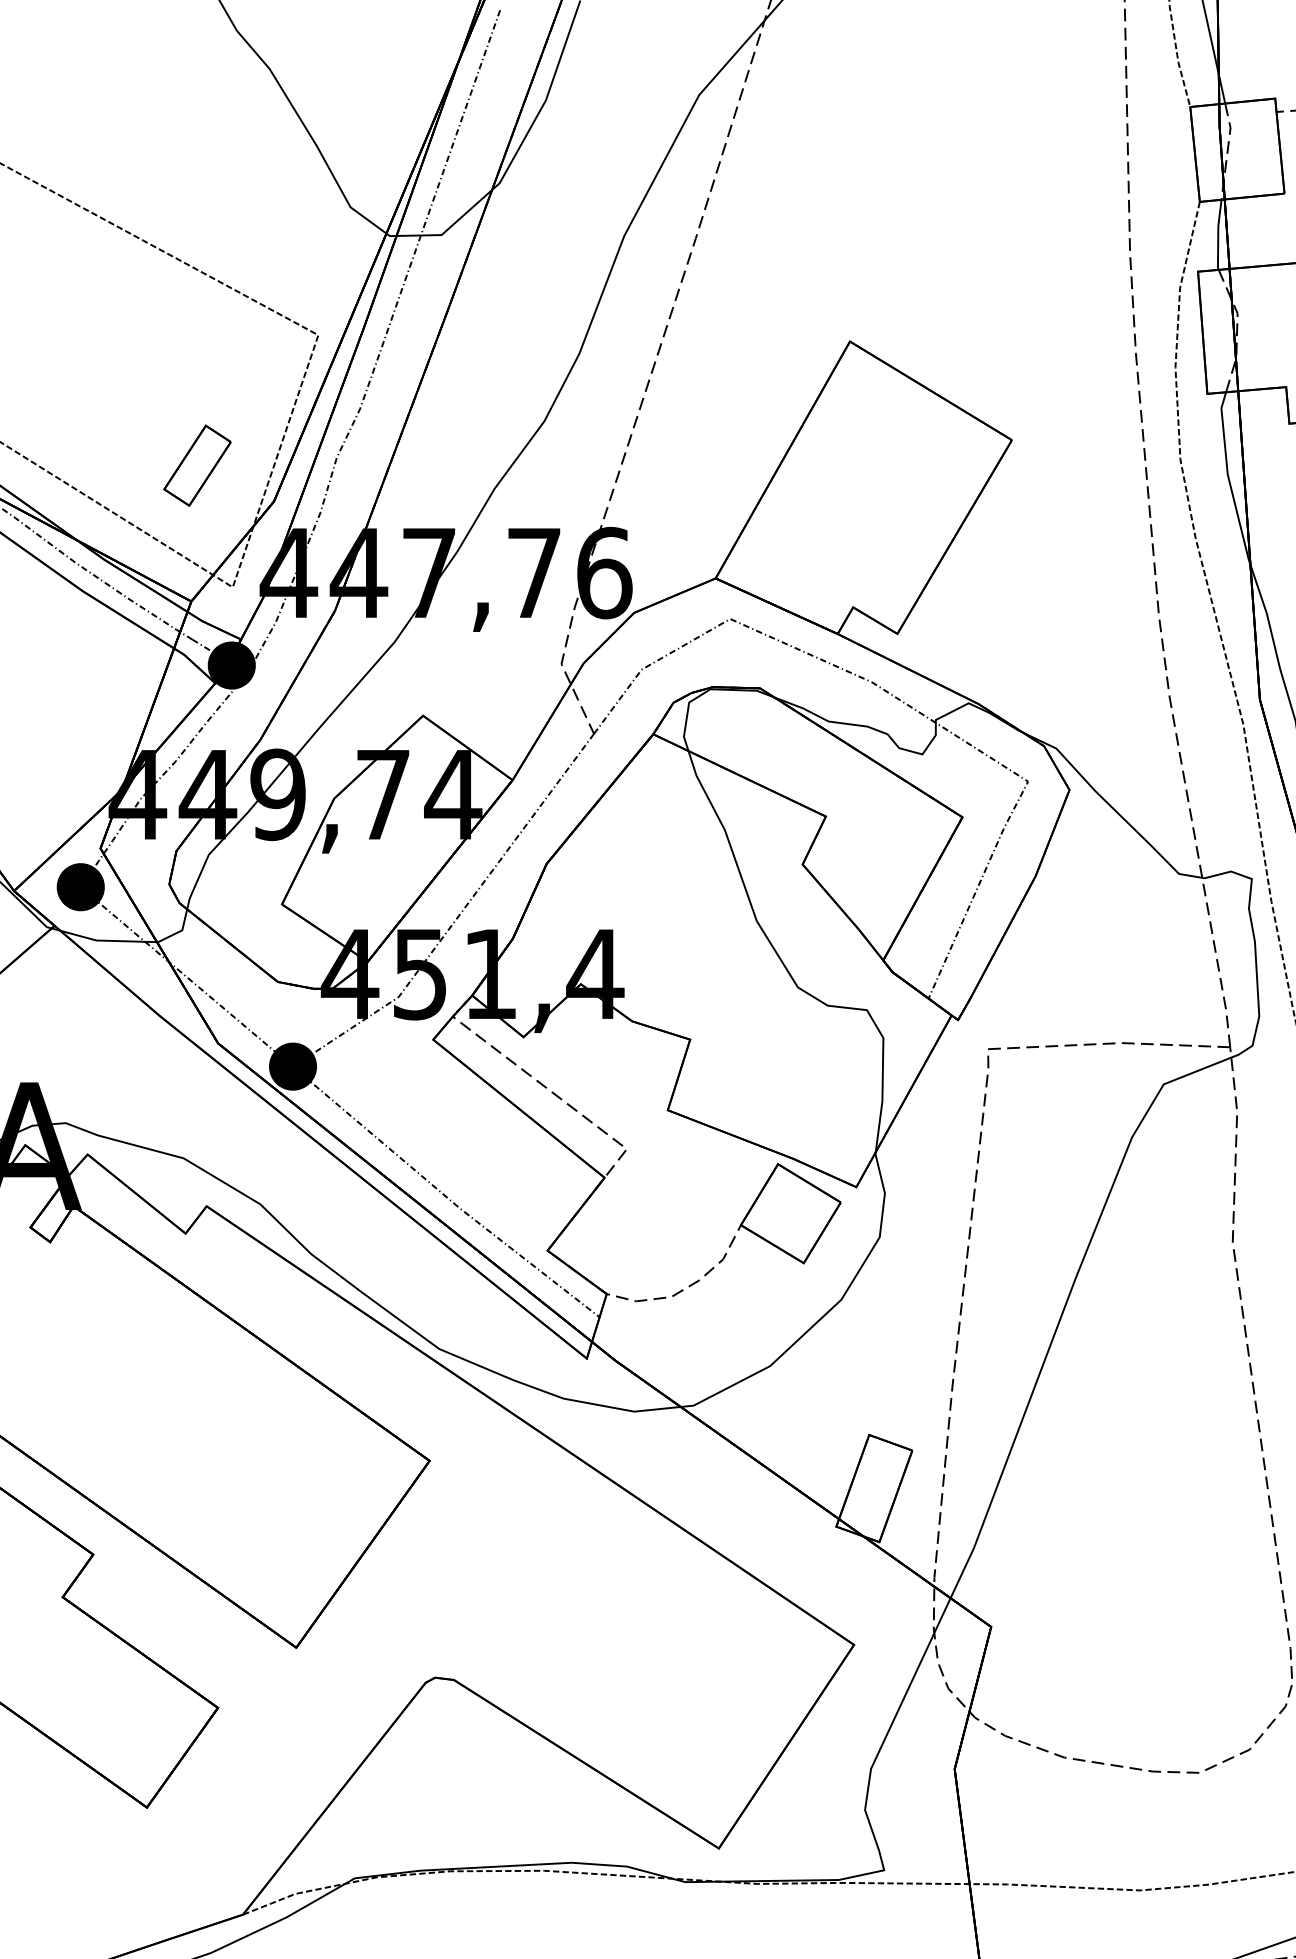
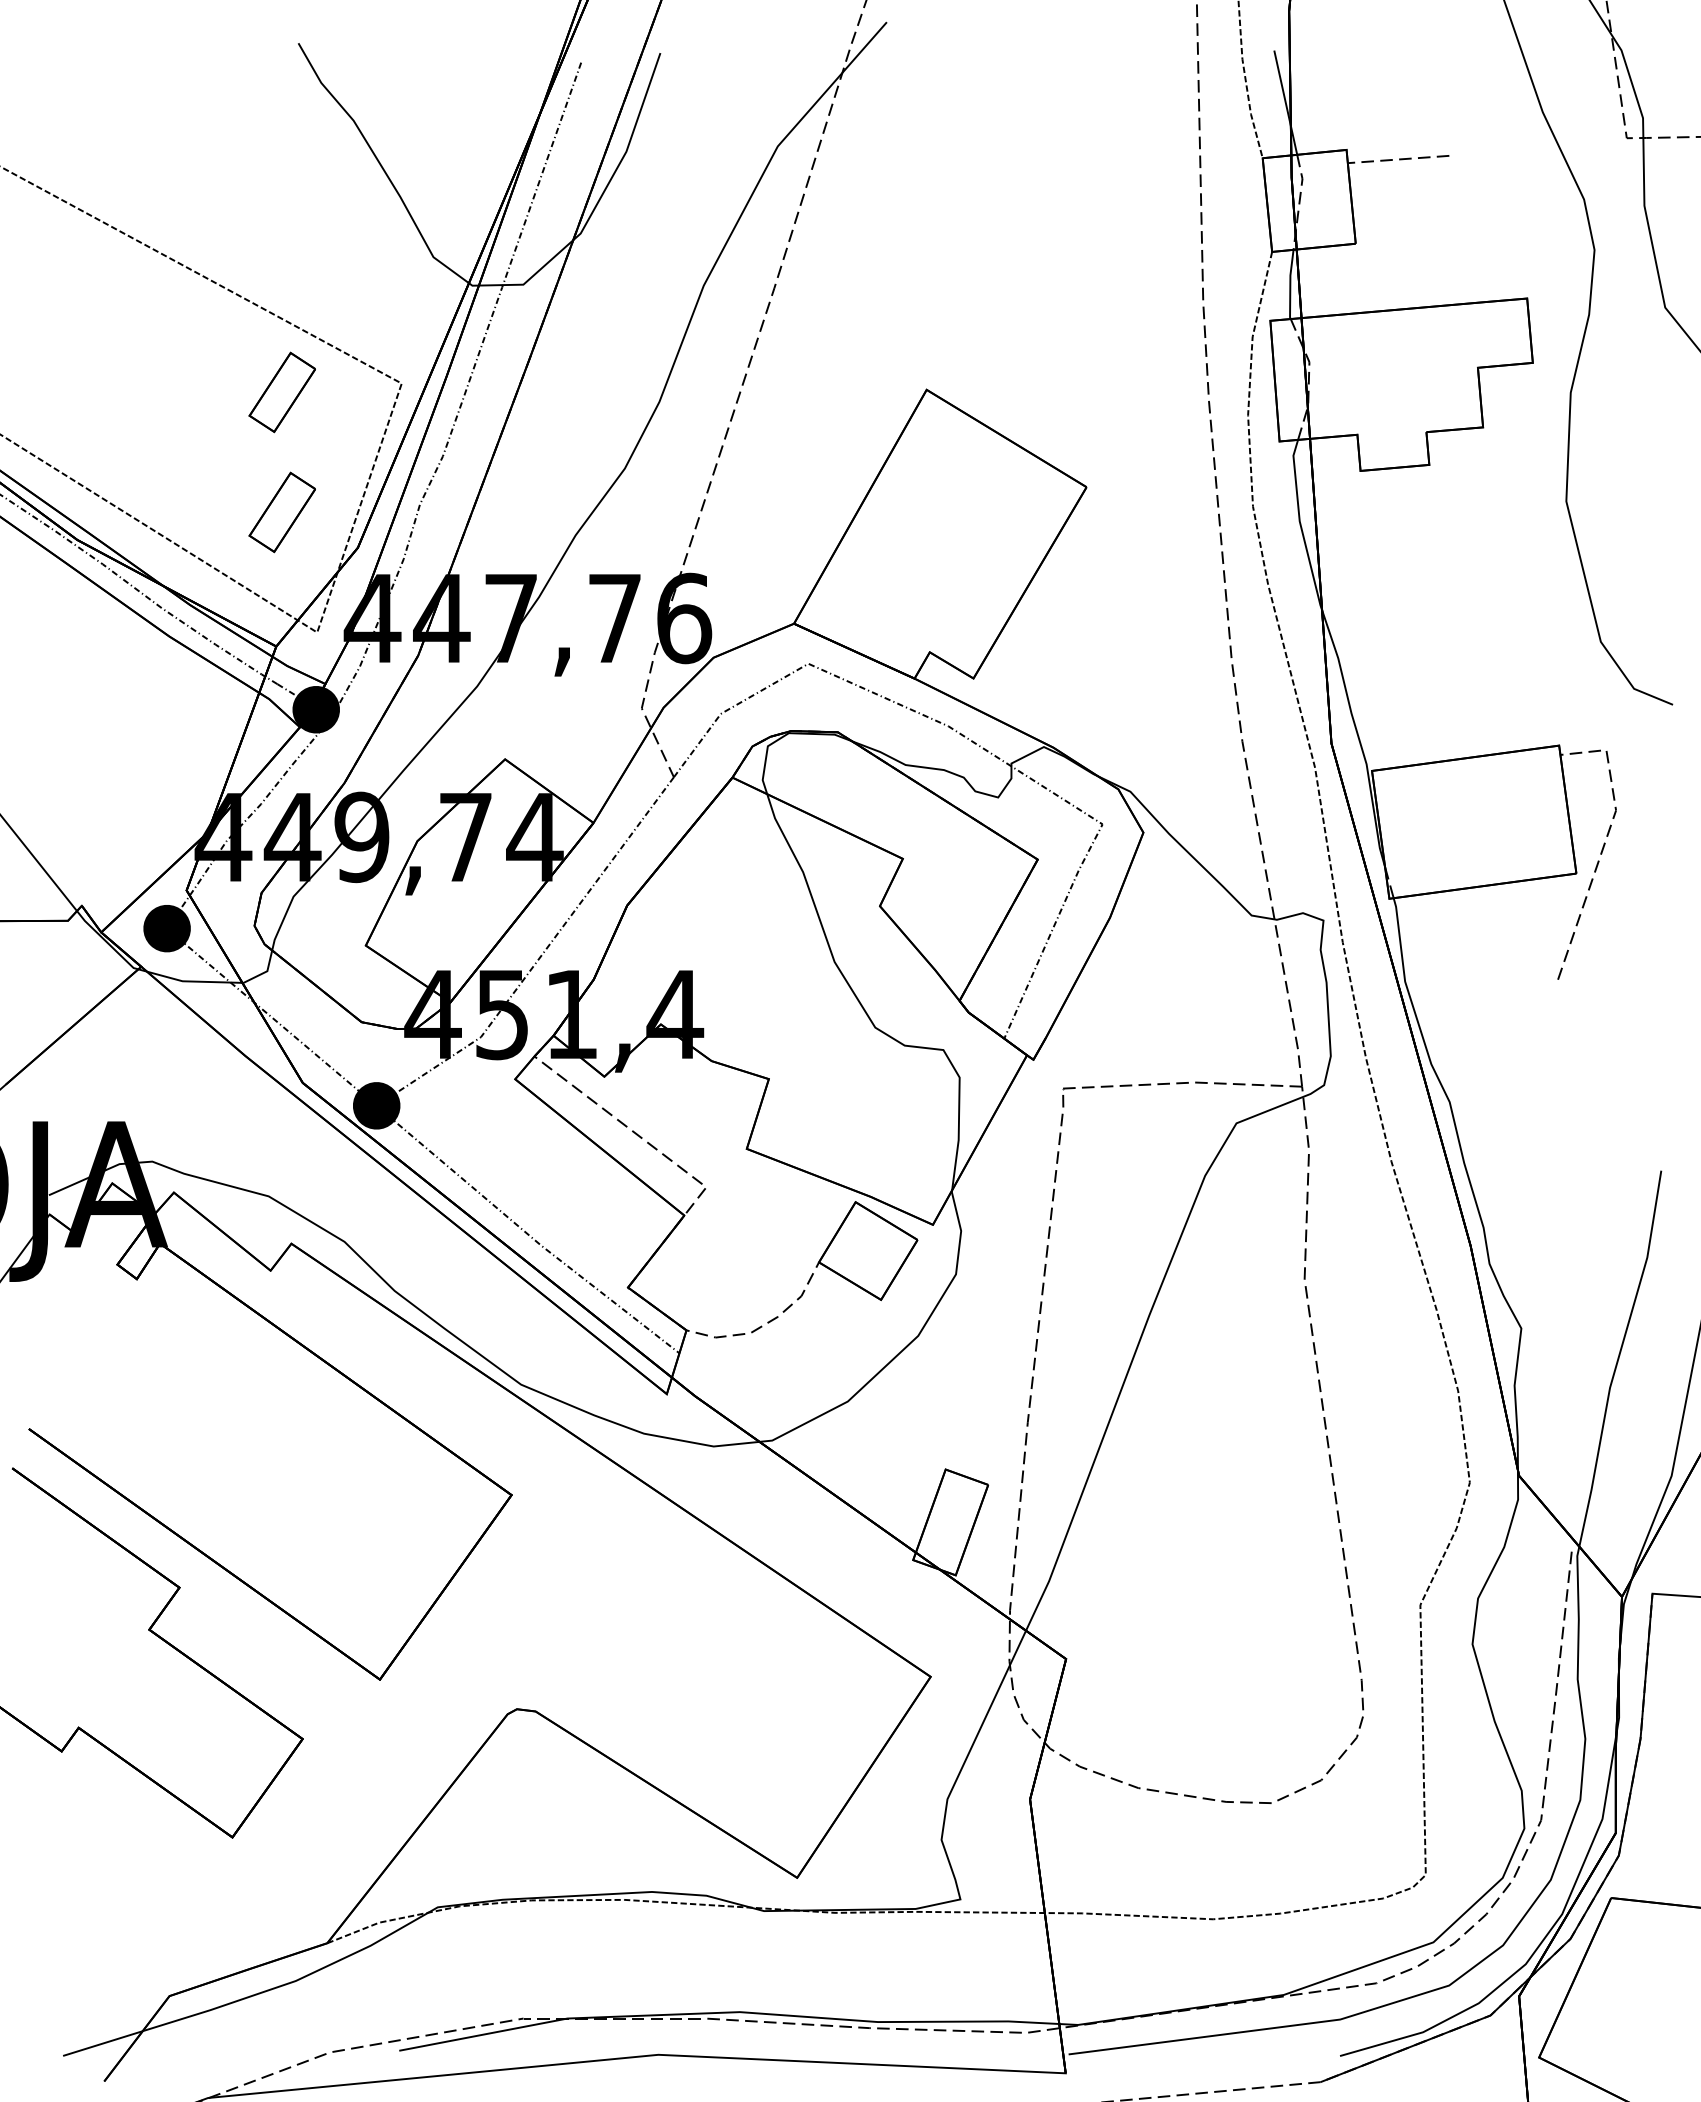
part: (196, 344) -> (281, 392), added

